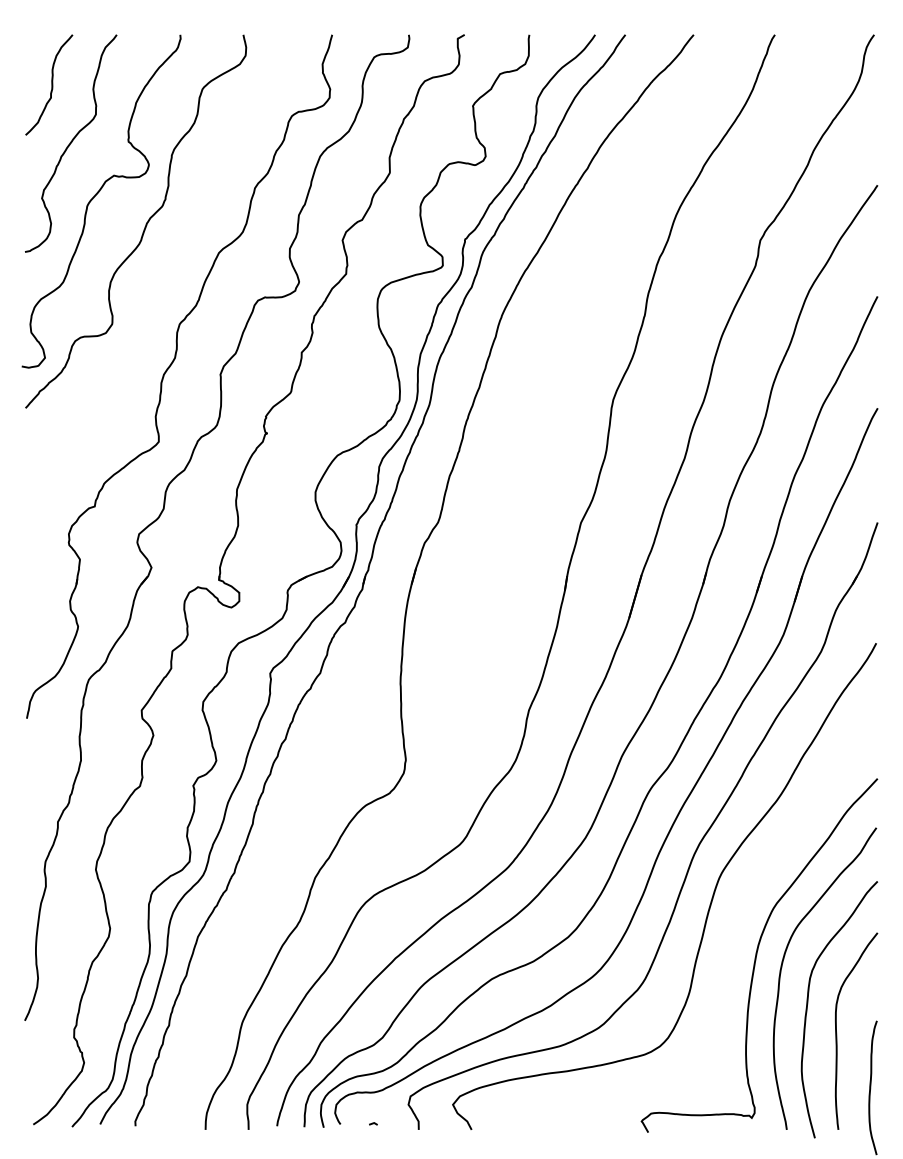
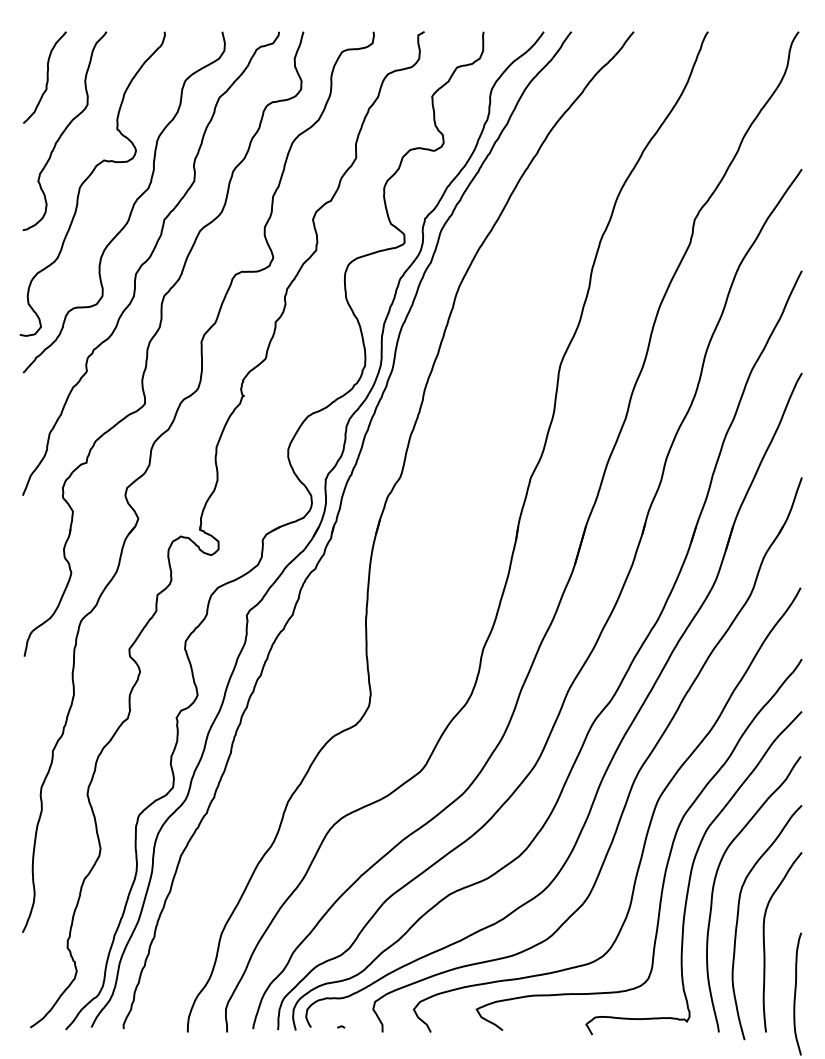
curve: (162, 285) -> (148, 260), added
curve: (732, 931) -> (669, 851), added

